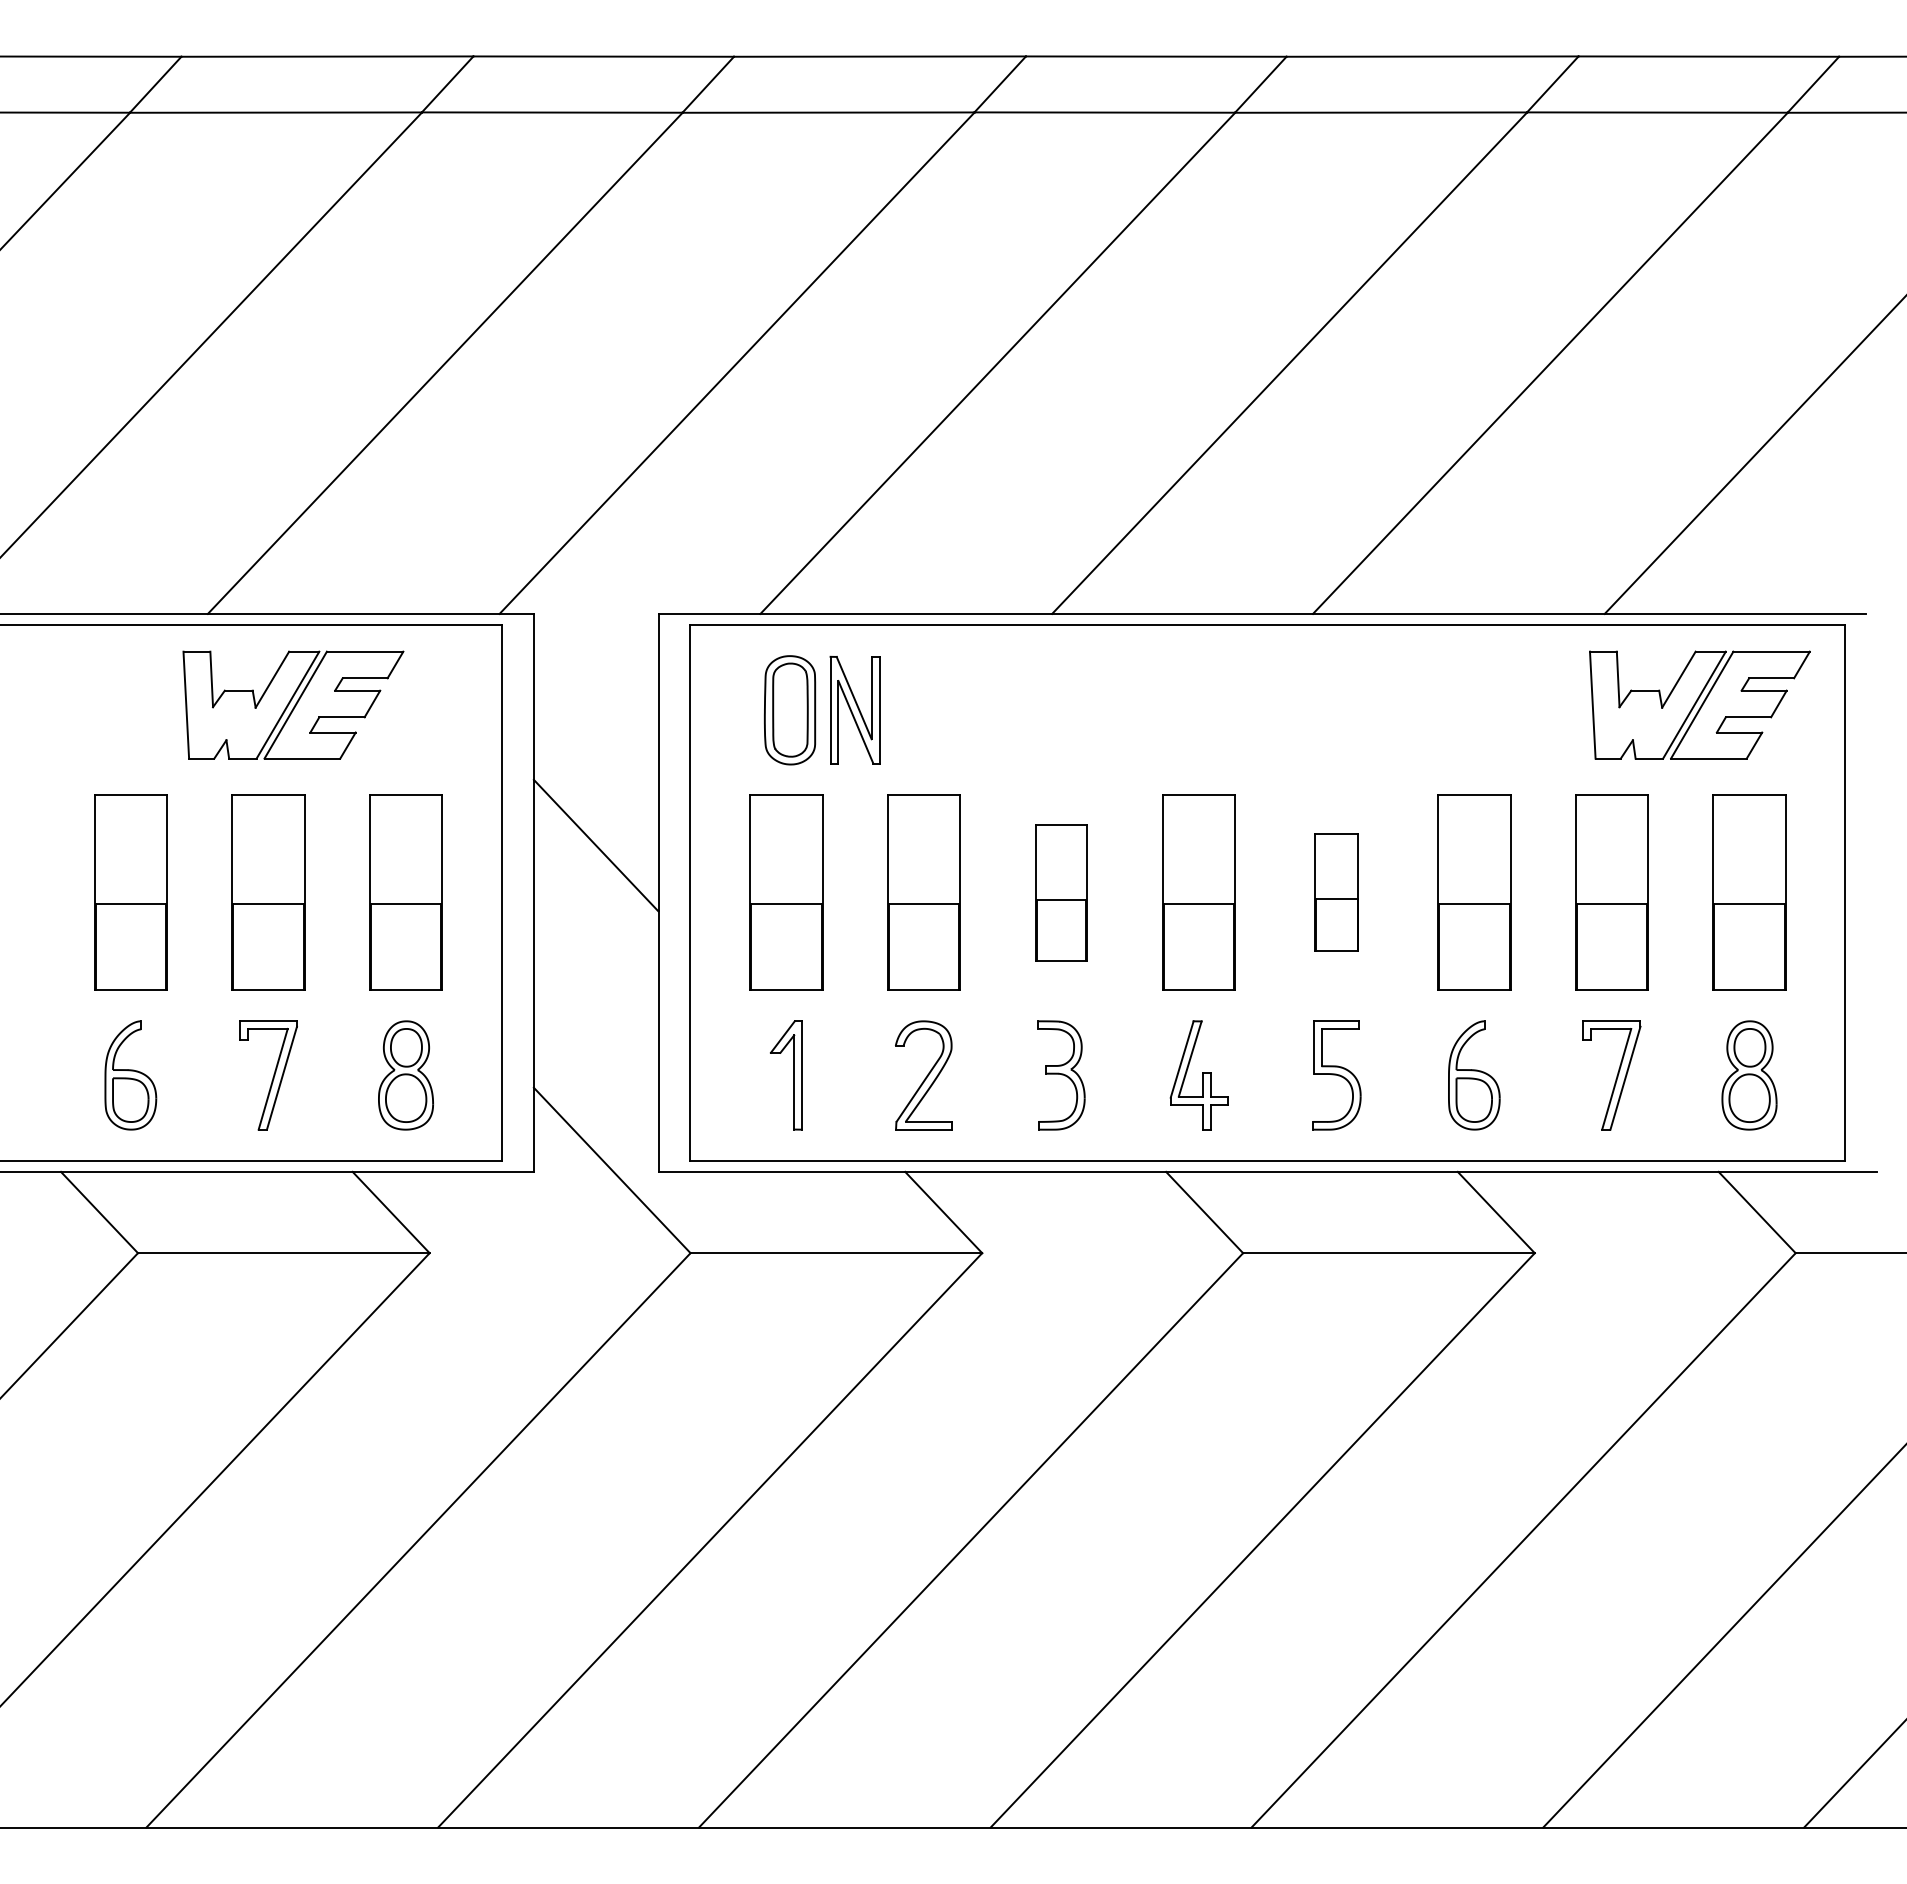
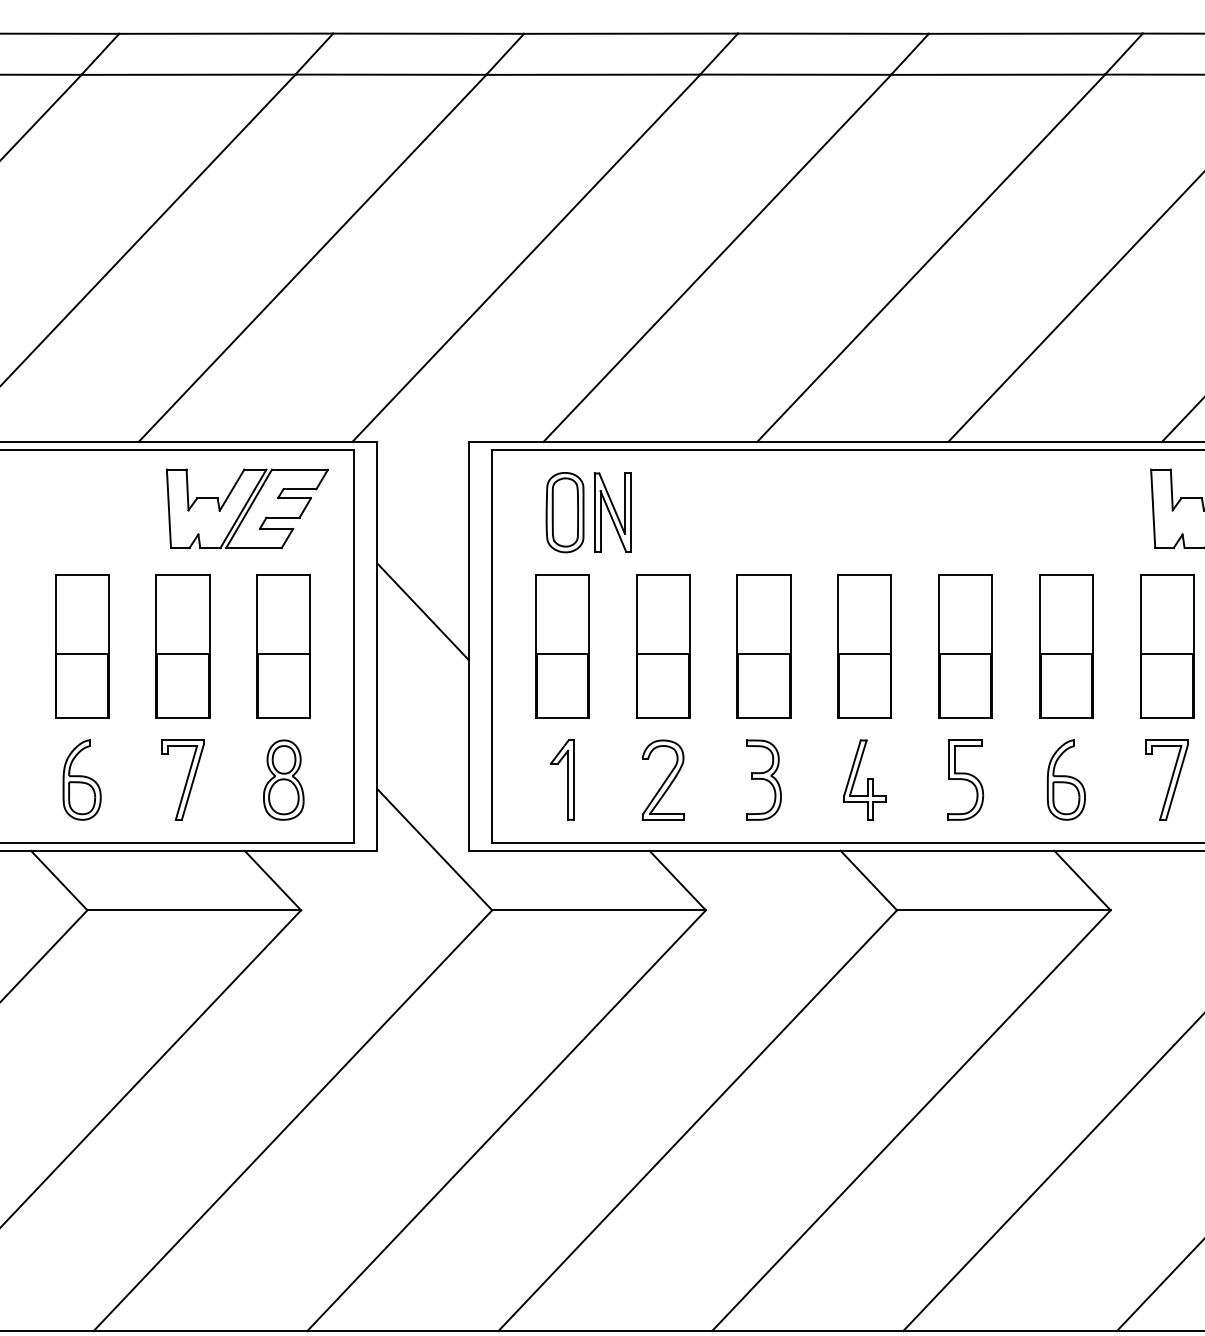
part: (293, 704) -> (247, 508), moved
part: (1061, 892) -> (763, 646), size x1.43
part: (1336, 892) -> (965, 646), size x1.67

